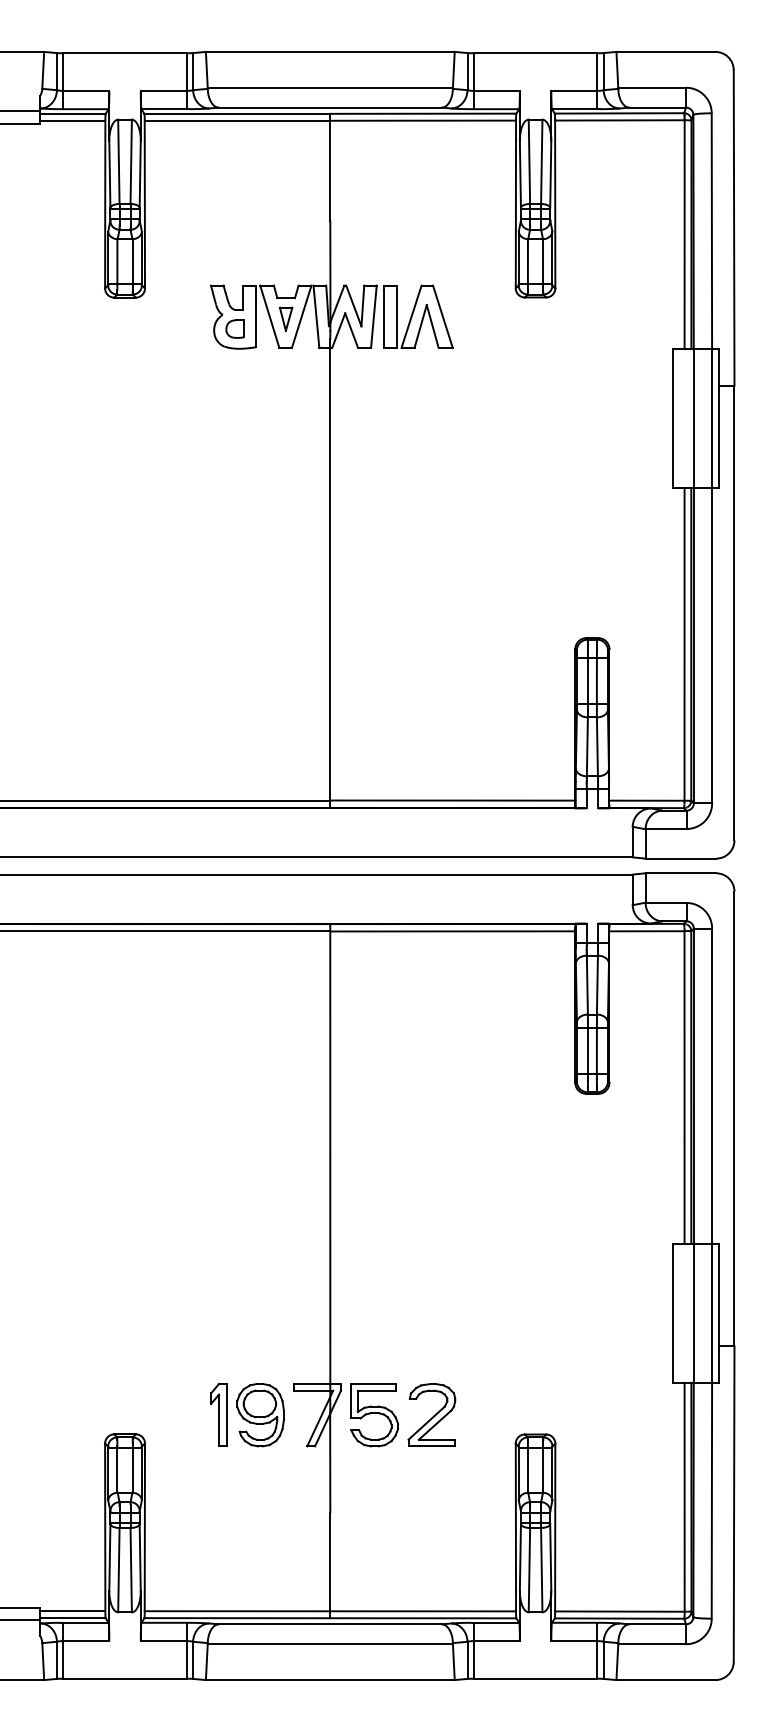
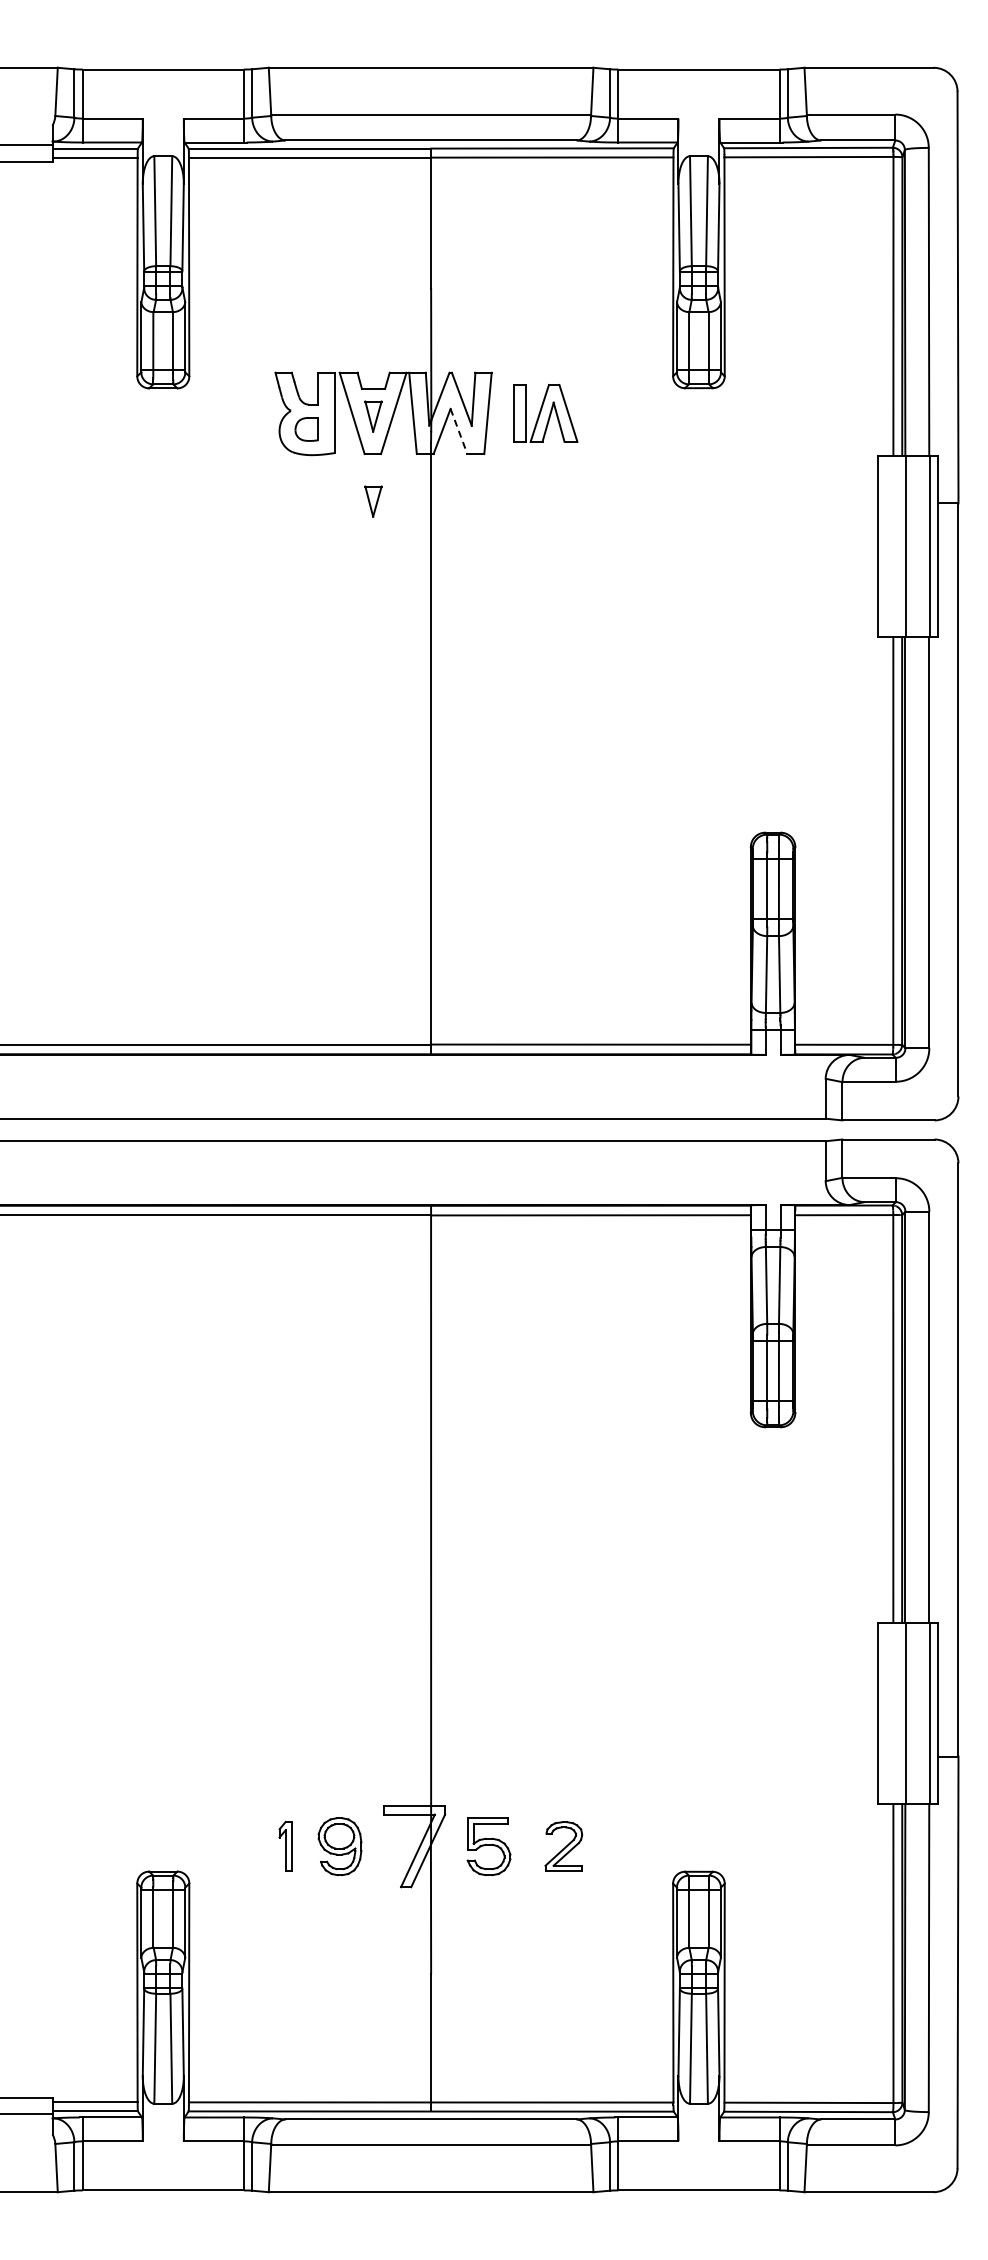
part: (417, 316) -> (545, 413), size x0.7
line: (352, 330) -> (459, 431), solid -> dashed
part: (286, 384) -> (373, 501), added
part: (218, 1414) -> (285, 1845), size x0.6
part: (260, 1415) -> (339, 1846), size x0.7
part: (374, 1415) -> (488, 1846), size x0.7
part: (431, 1415) -> (563, 1846), size x0.6

